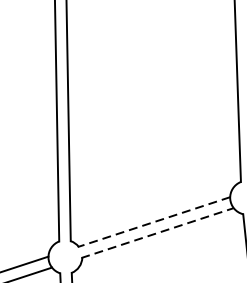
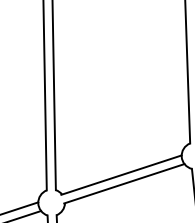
line: (153, 222) -> (121, 175), dashed -> solid
line: (157, 232) -> (124, 183), dashed -> solid

